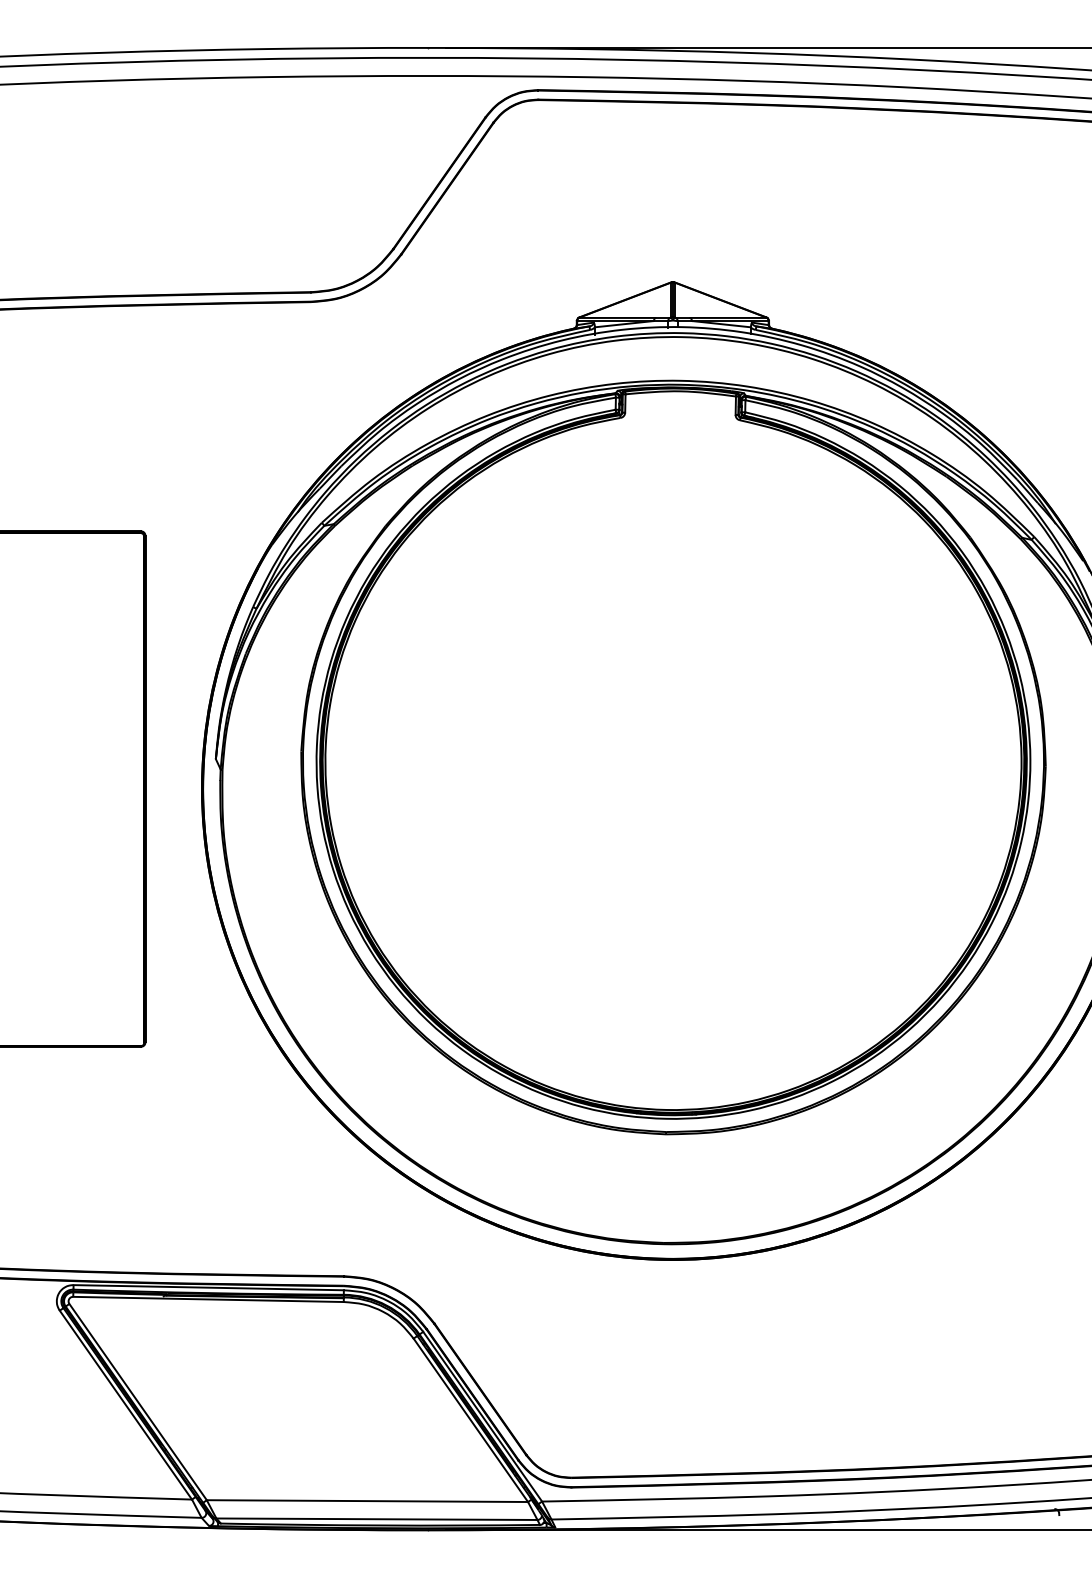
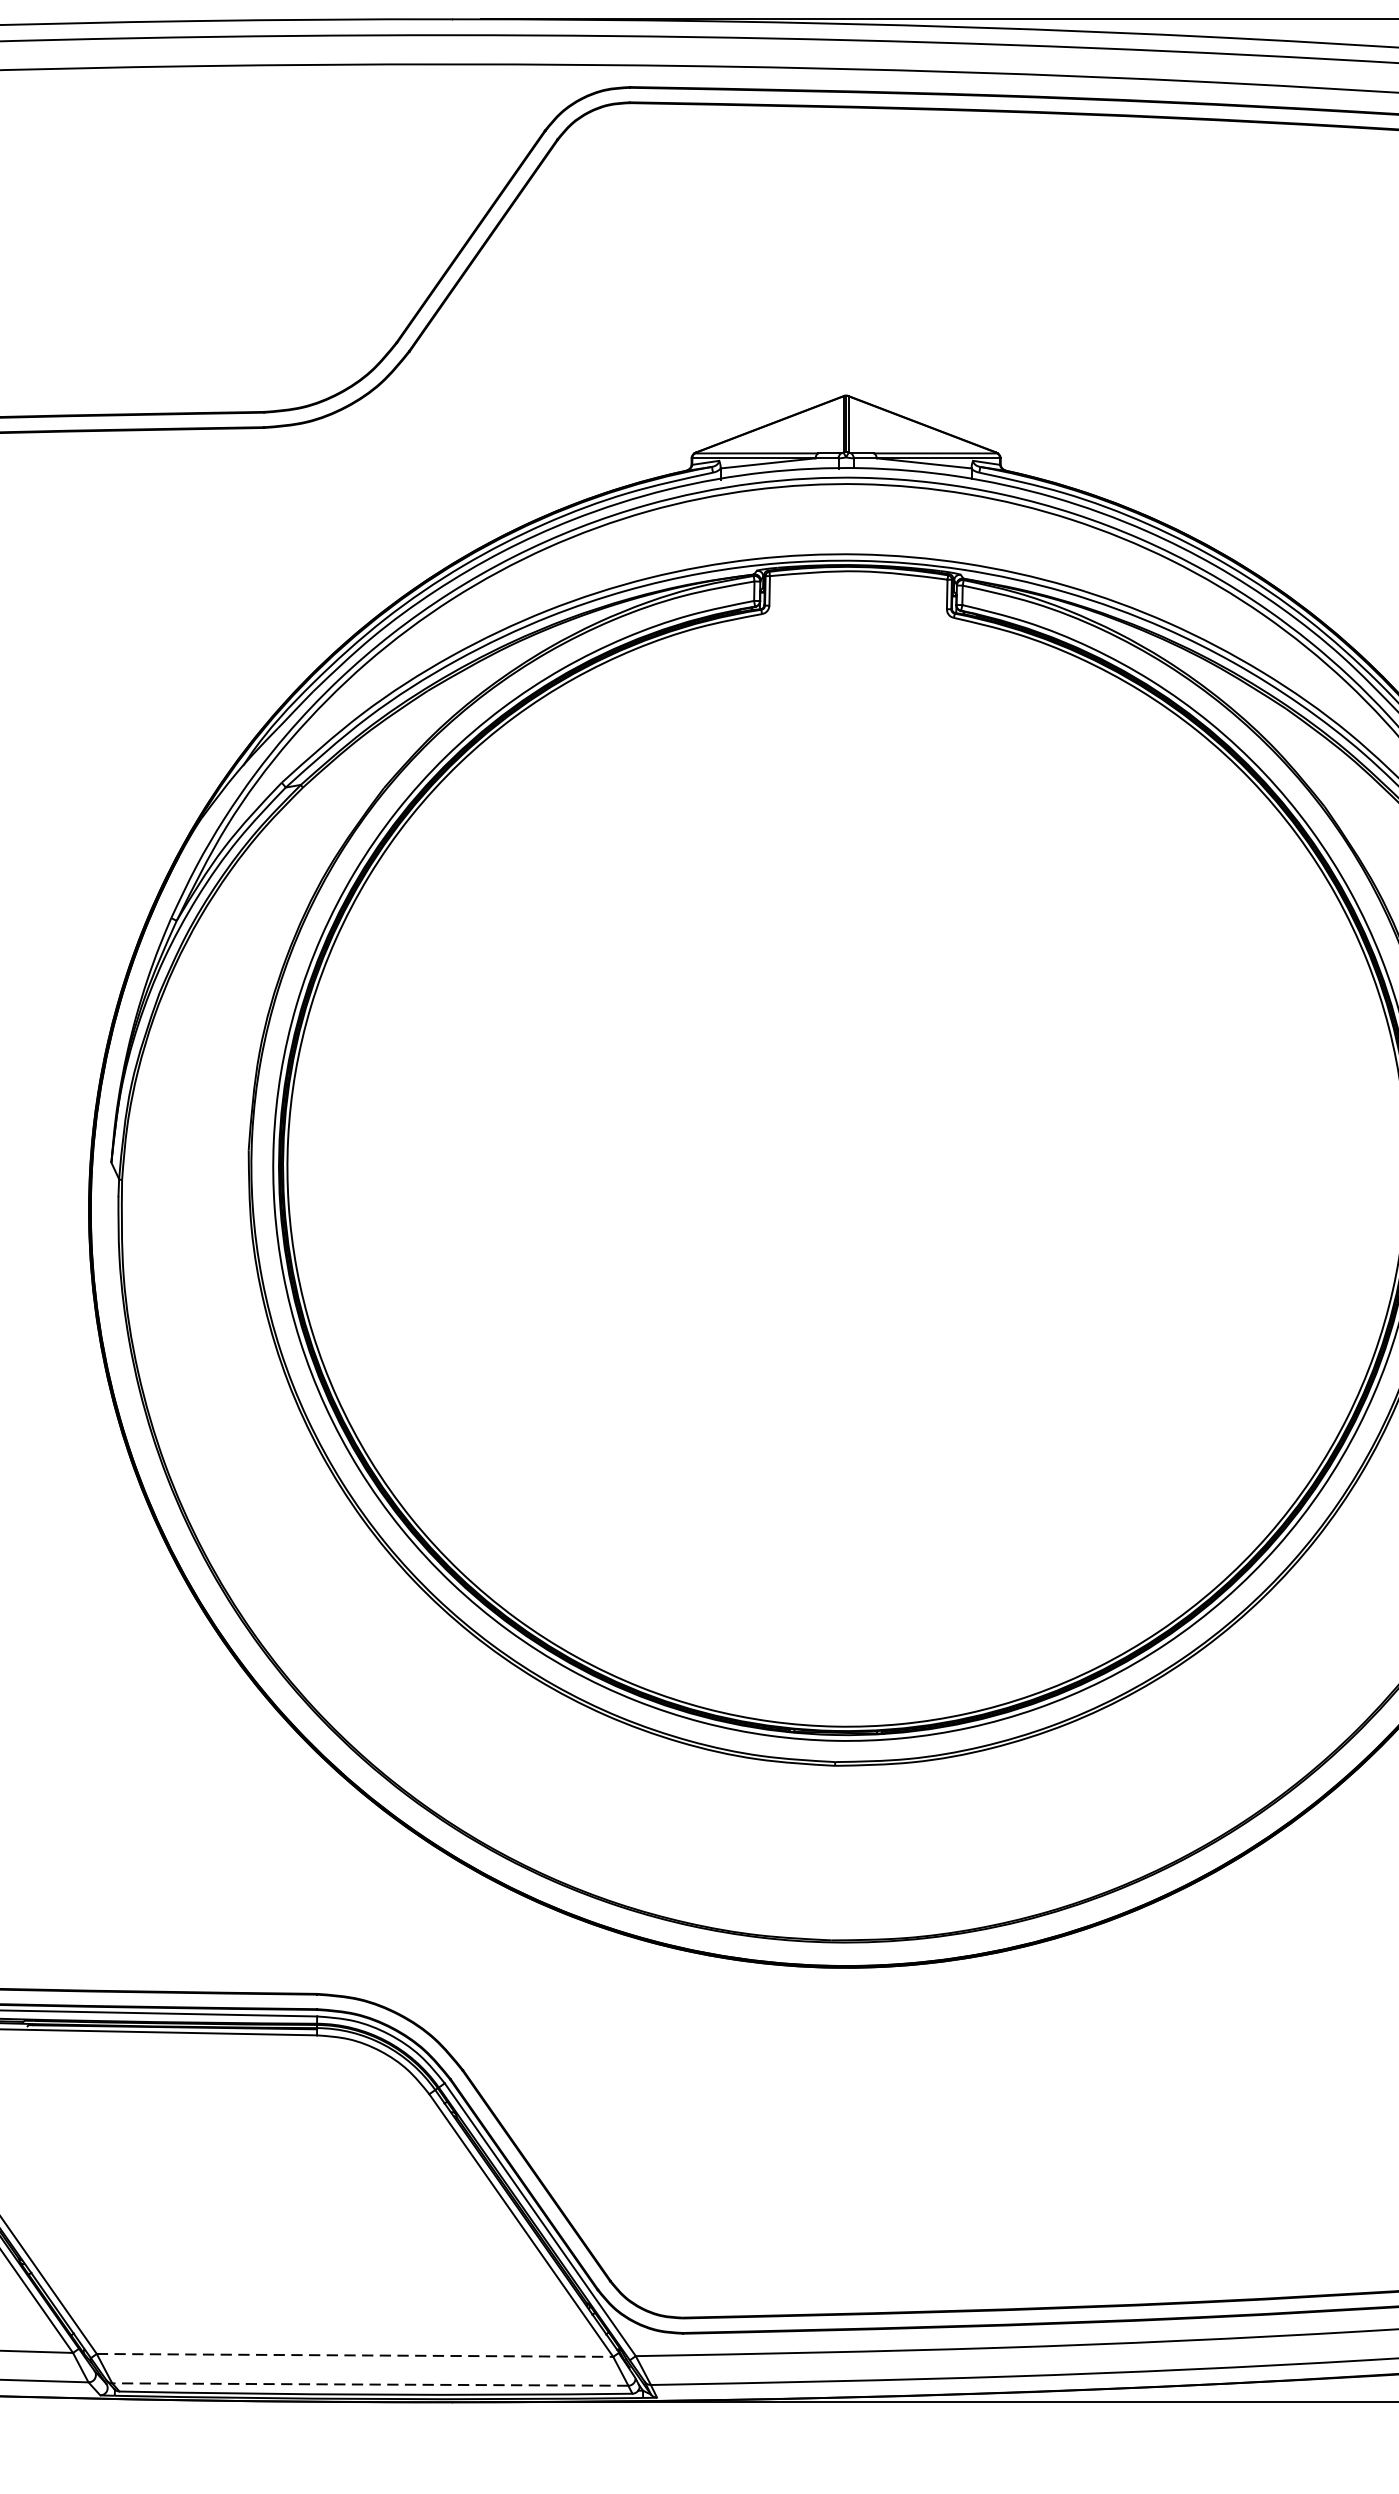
line: (367, 1501) -> (355, 2356), solid -> dashed
line: (376, 1519) -> (369, 2384), solid -> dashed

